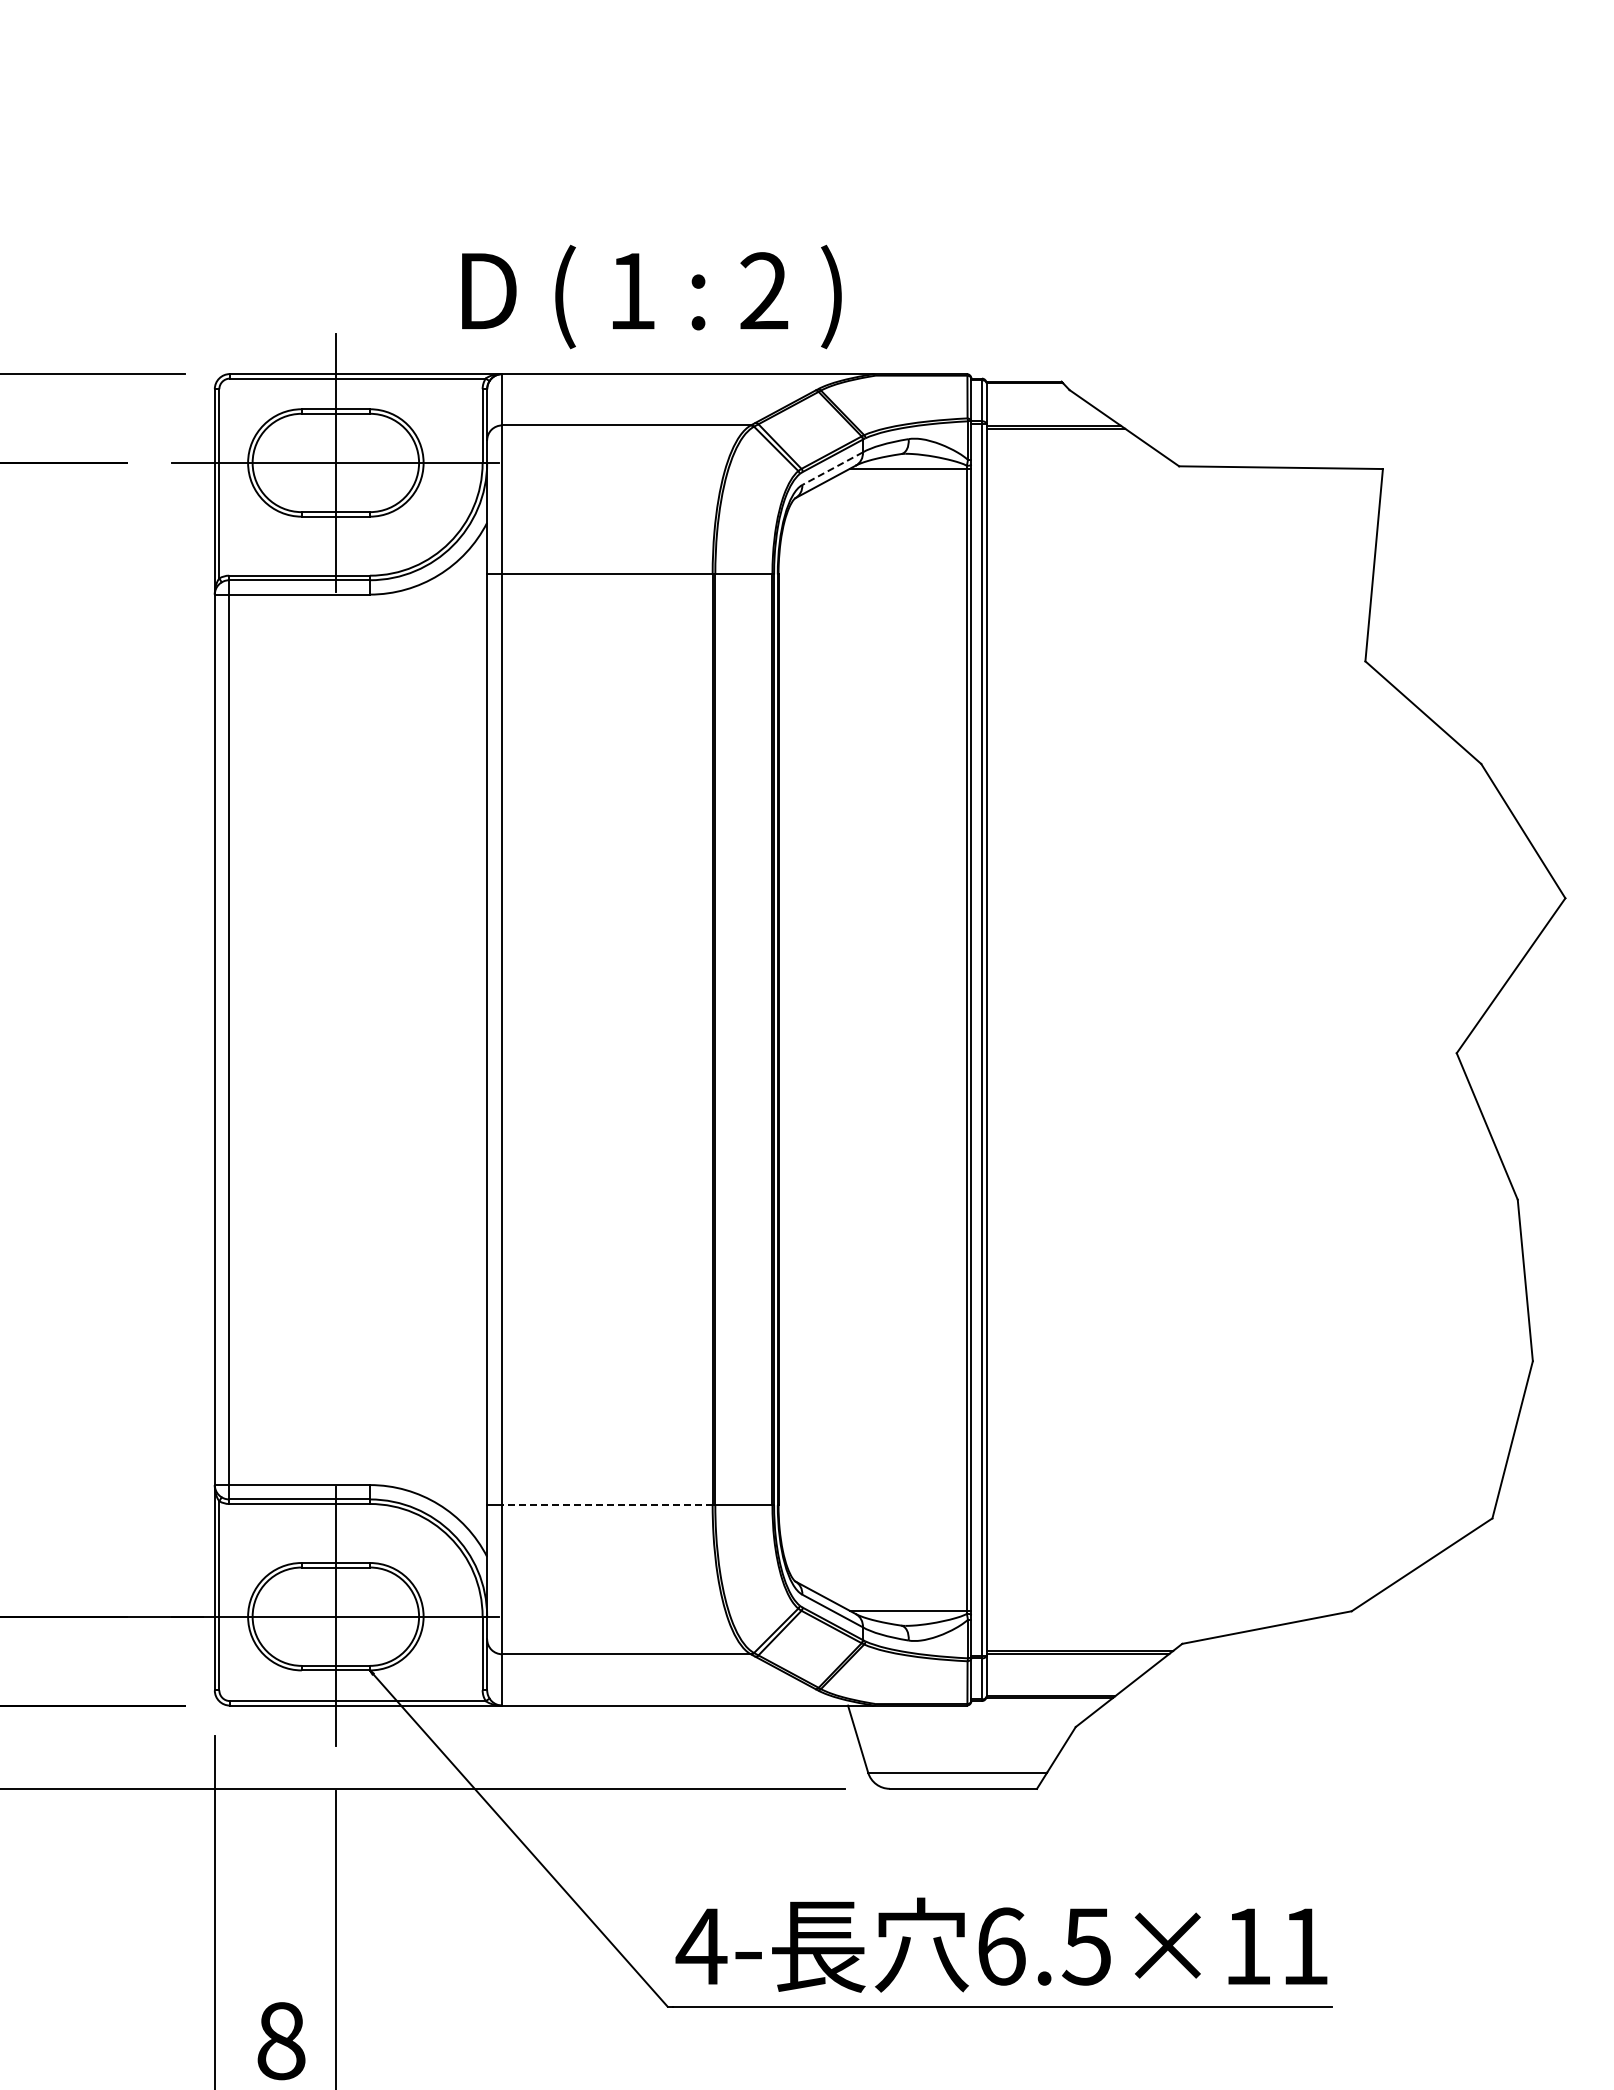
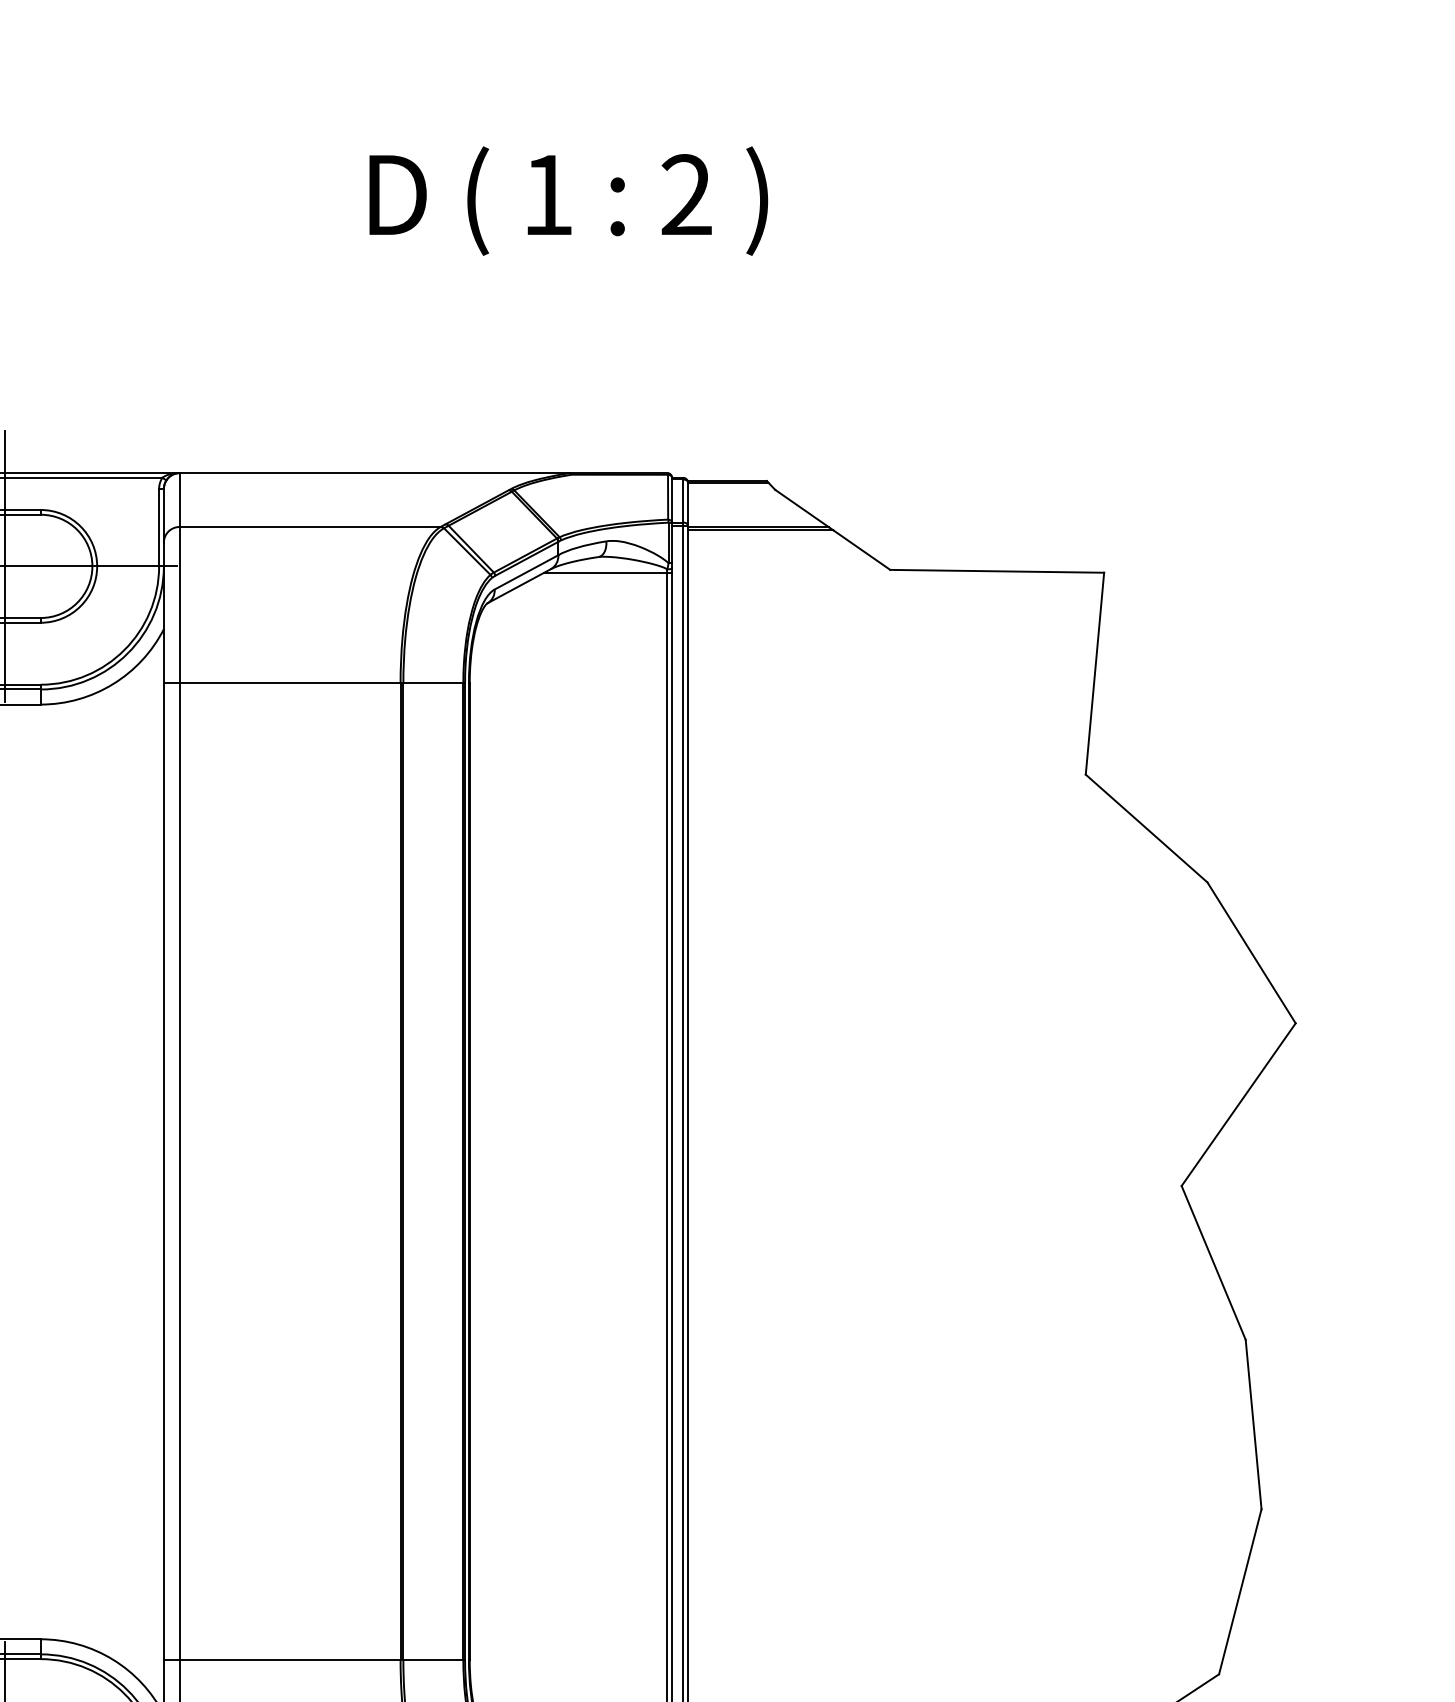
text: (651, 296) -> (568, 200), moved
line: (832, 468) -> (526, 572), dashed -> solid
line: (606, 1505) -> (289, 1660), dashed -> solid

